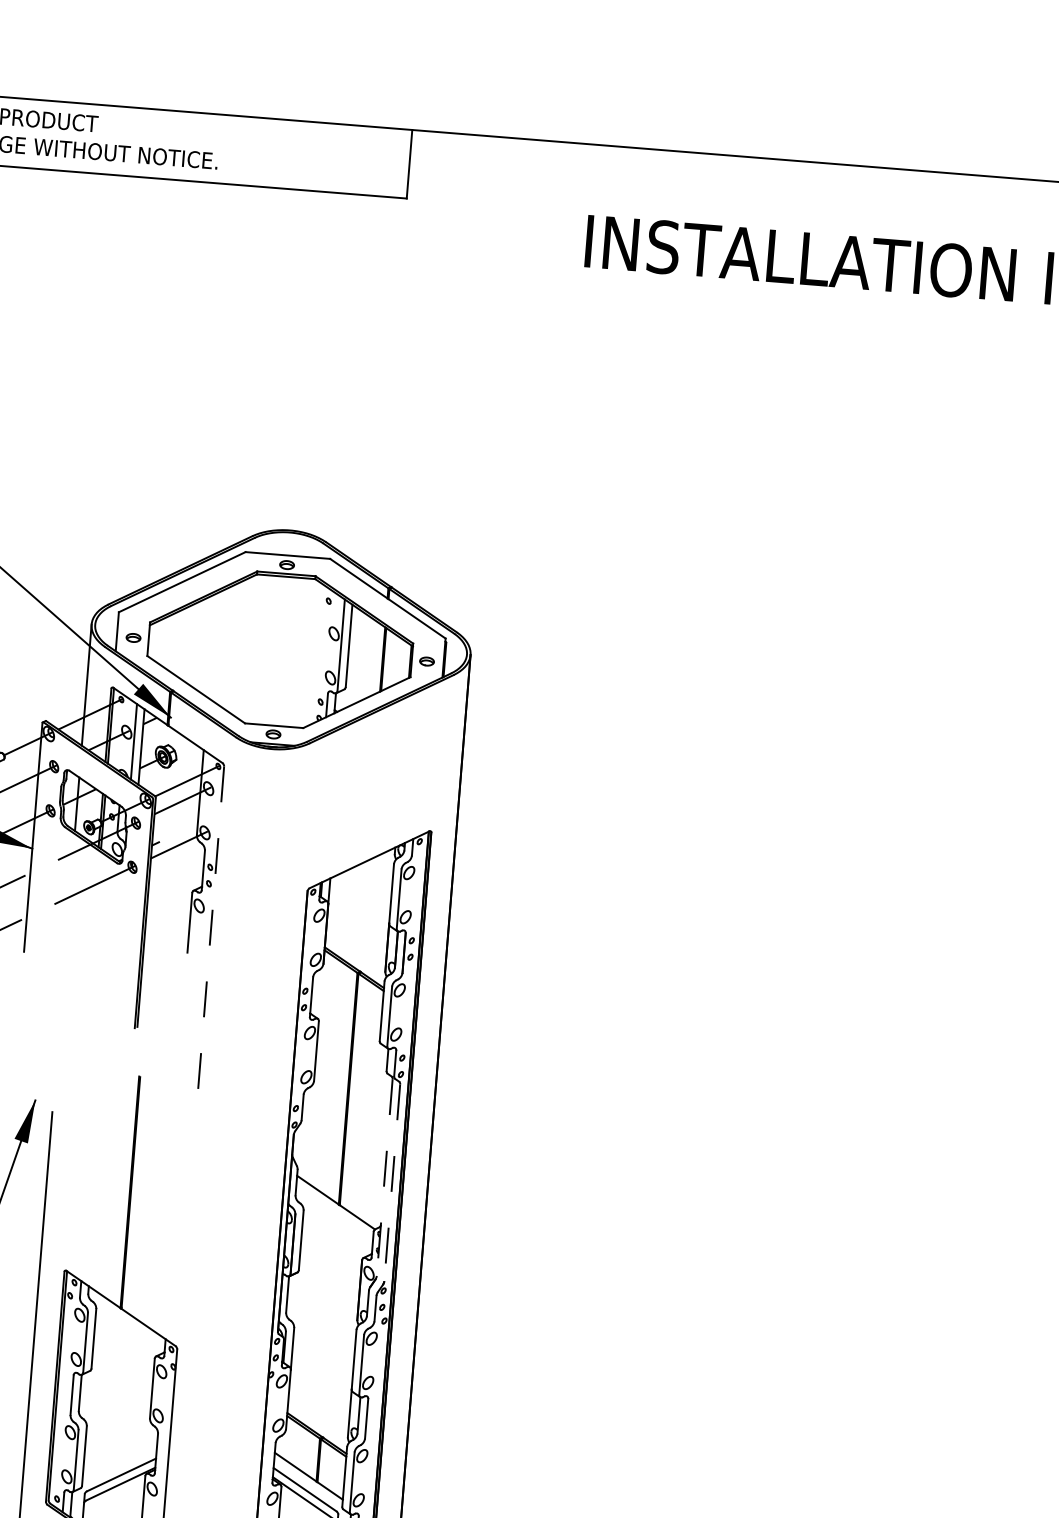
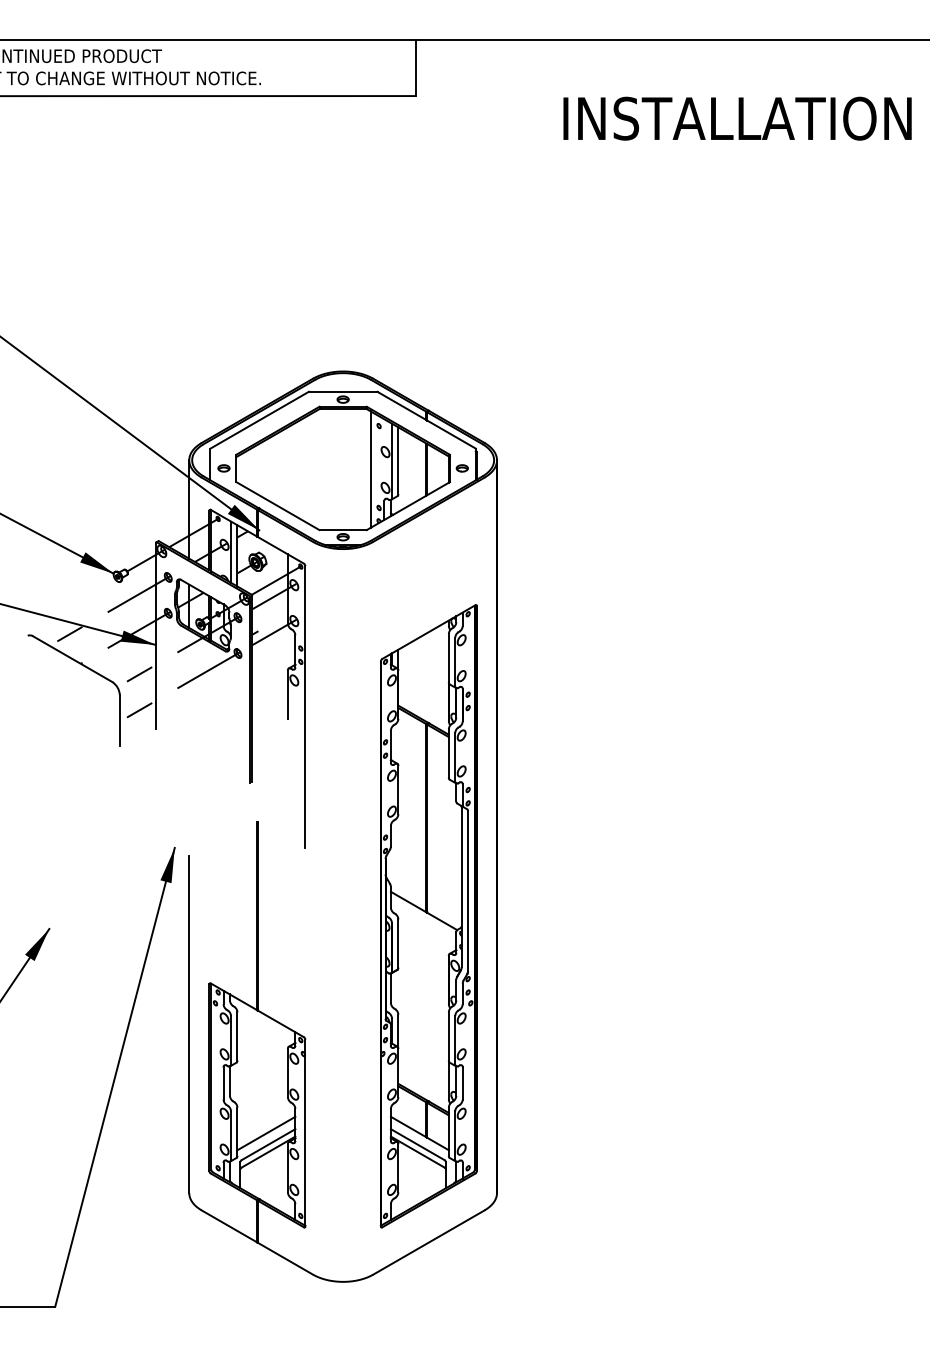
line: (313, 653) -> (370, 469), added
line: (210, 940) -> (305, 707), dashed -> solid
line: (384, 1177) -> (461, 887), dashed -> solid
line: (392, 1183) -> (468, 891), dashed -> solid
line: (120, 1461) -> (266, 1133), added

